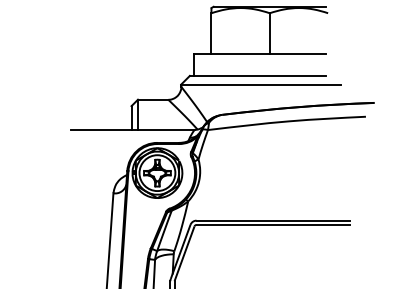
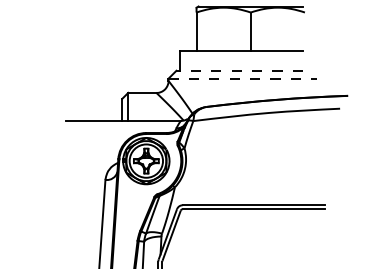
line: (257, 75) -> (239, 70), solid -> dashed
line: (261, 84) -> (243, 78), solid -> dashed

